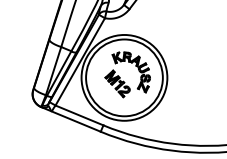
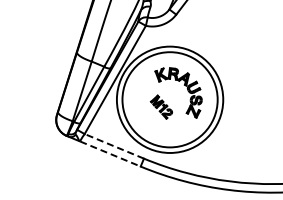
part: (117, 83) -> (161, 106), size x0.7
line: (78, 115) -> (113, 146), solid -> dashed
line: (76, 122) -> (110, 154), solid -> dashed

